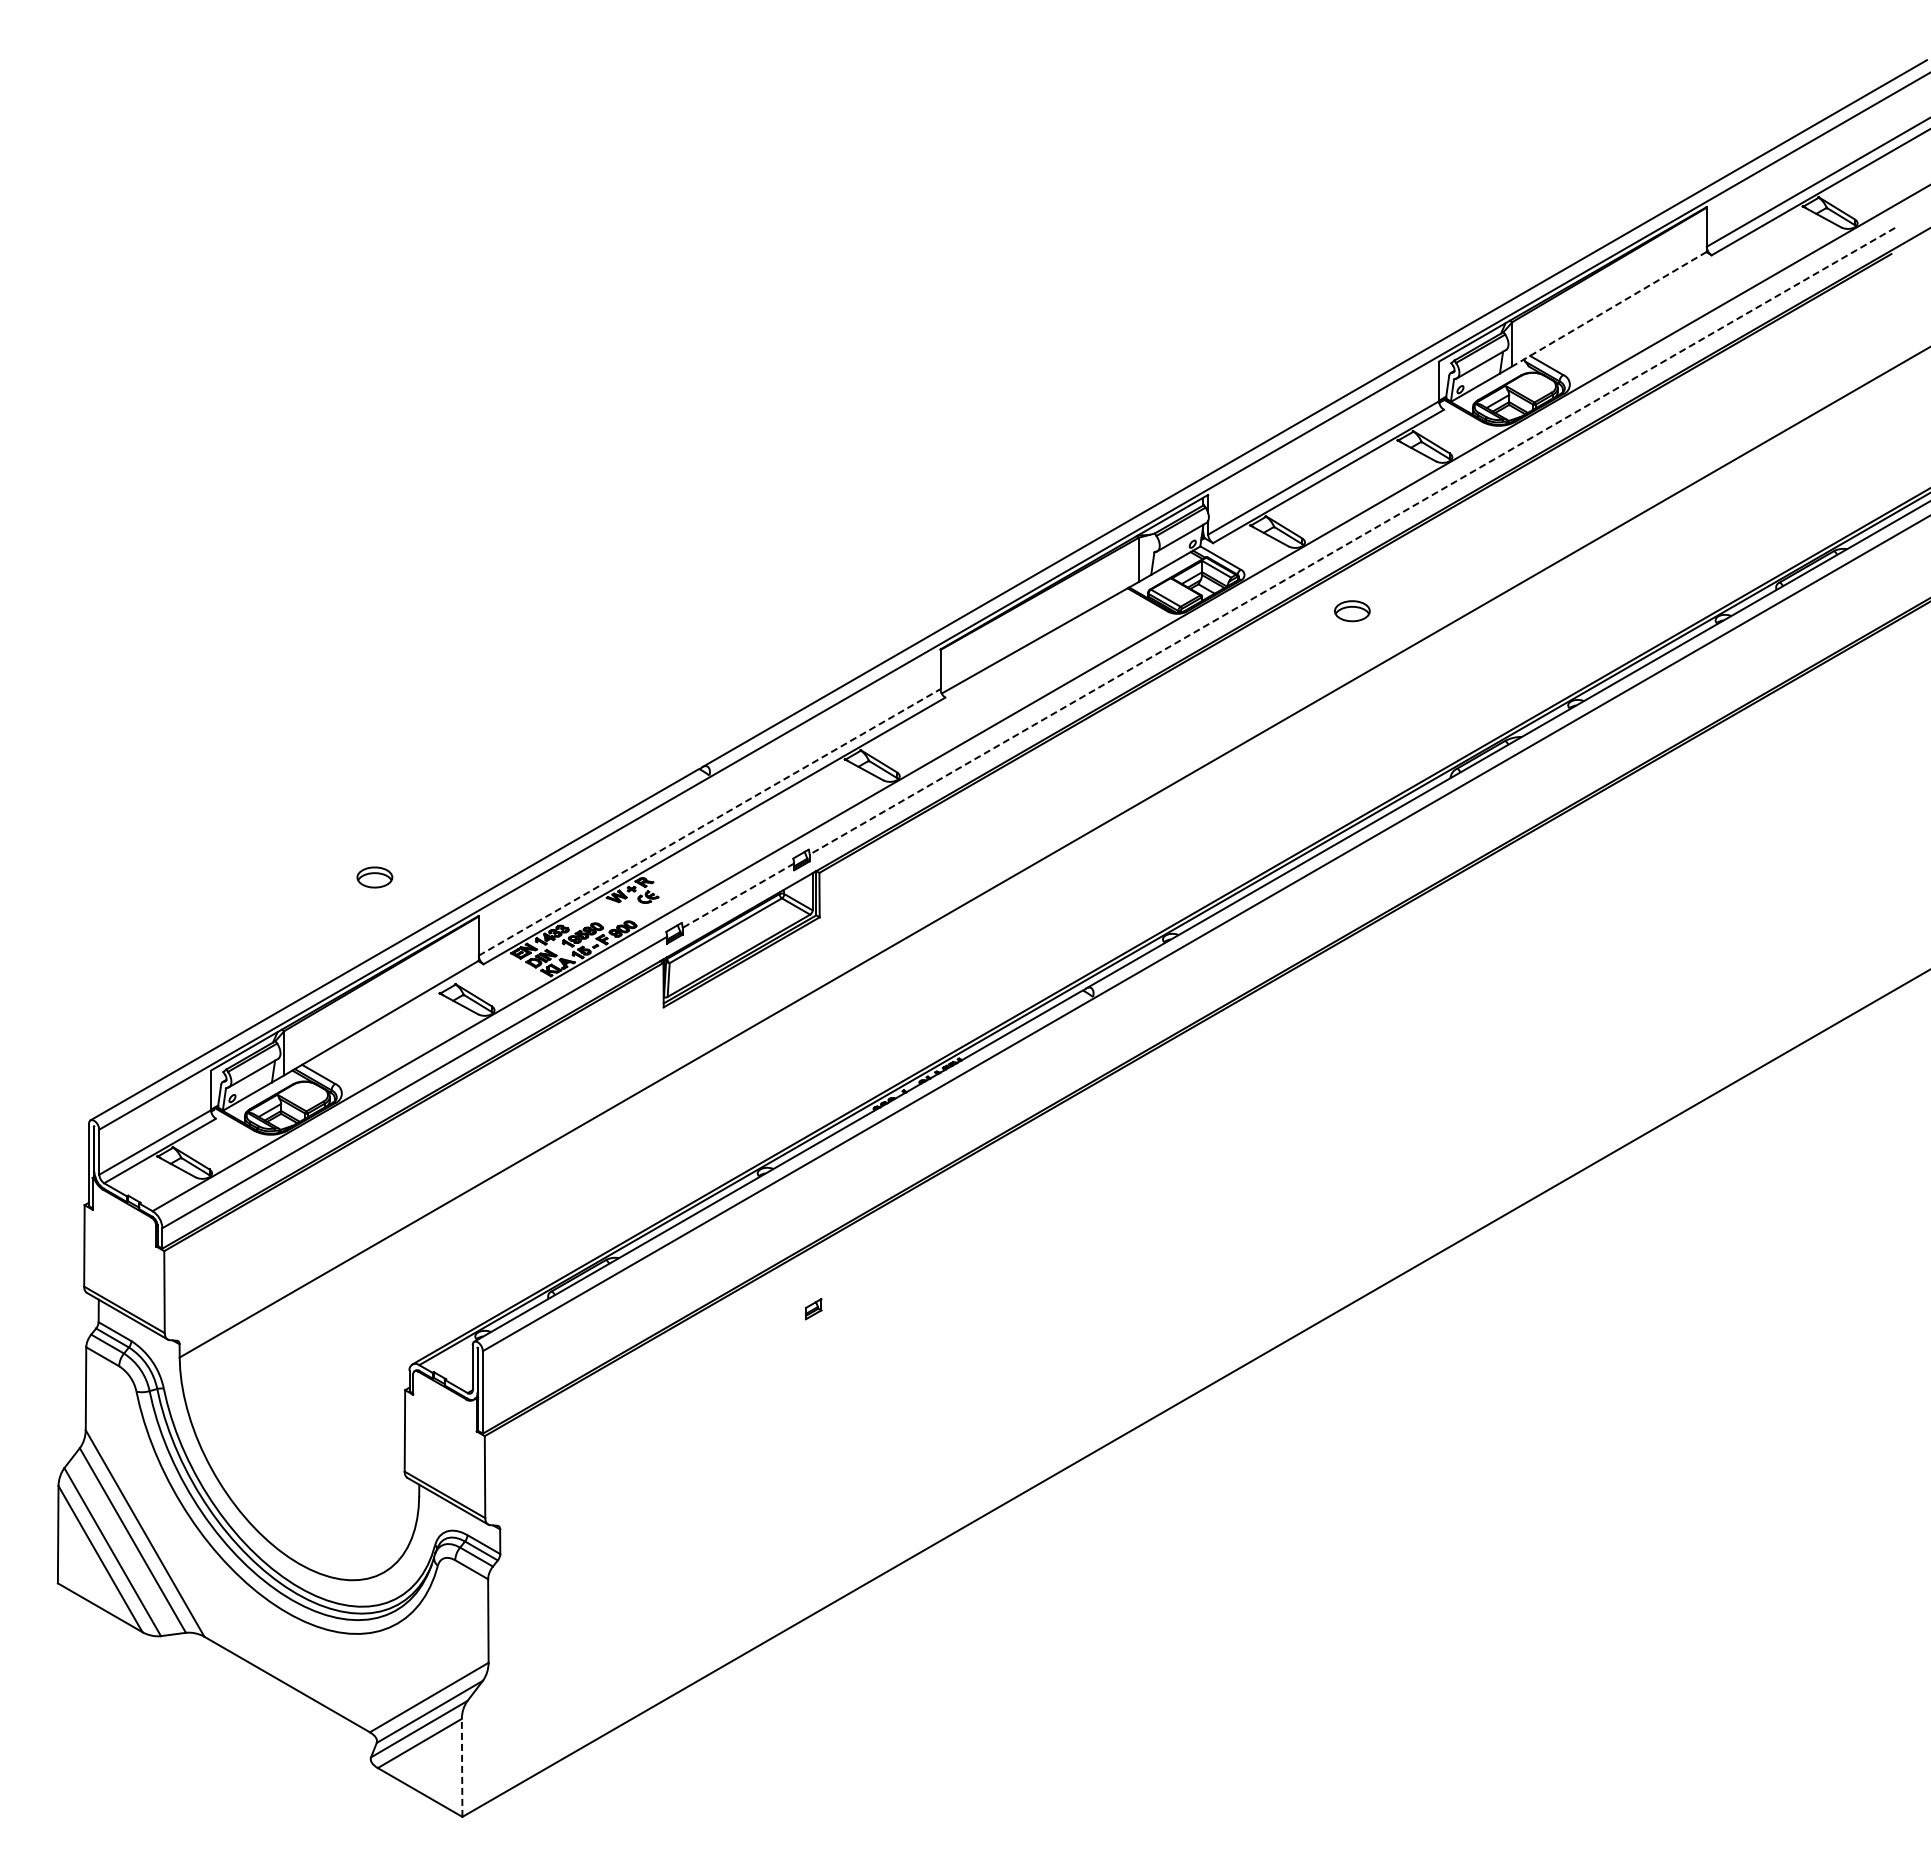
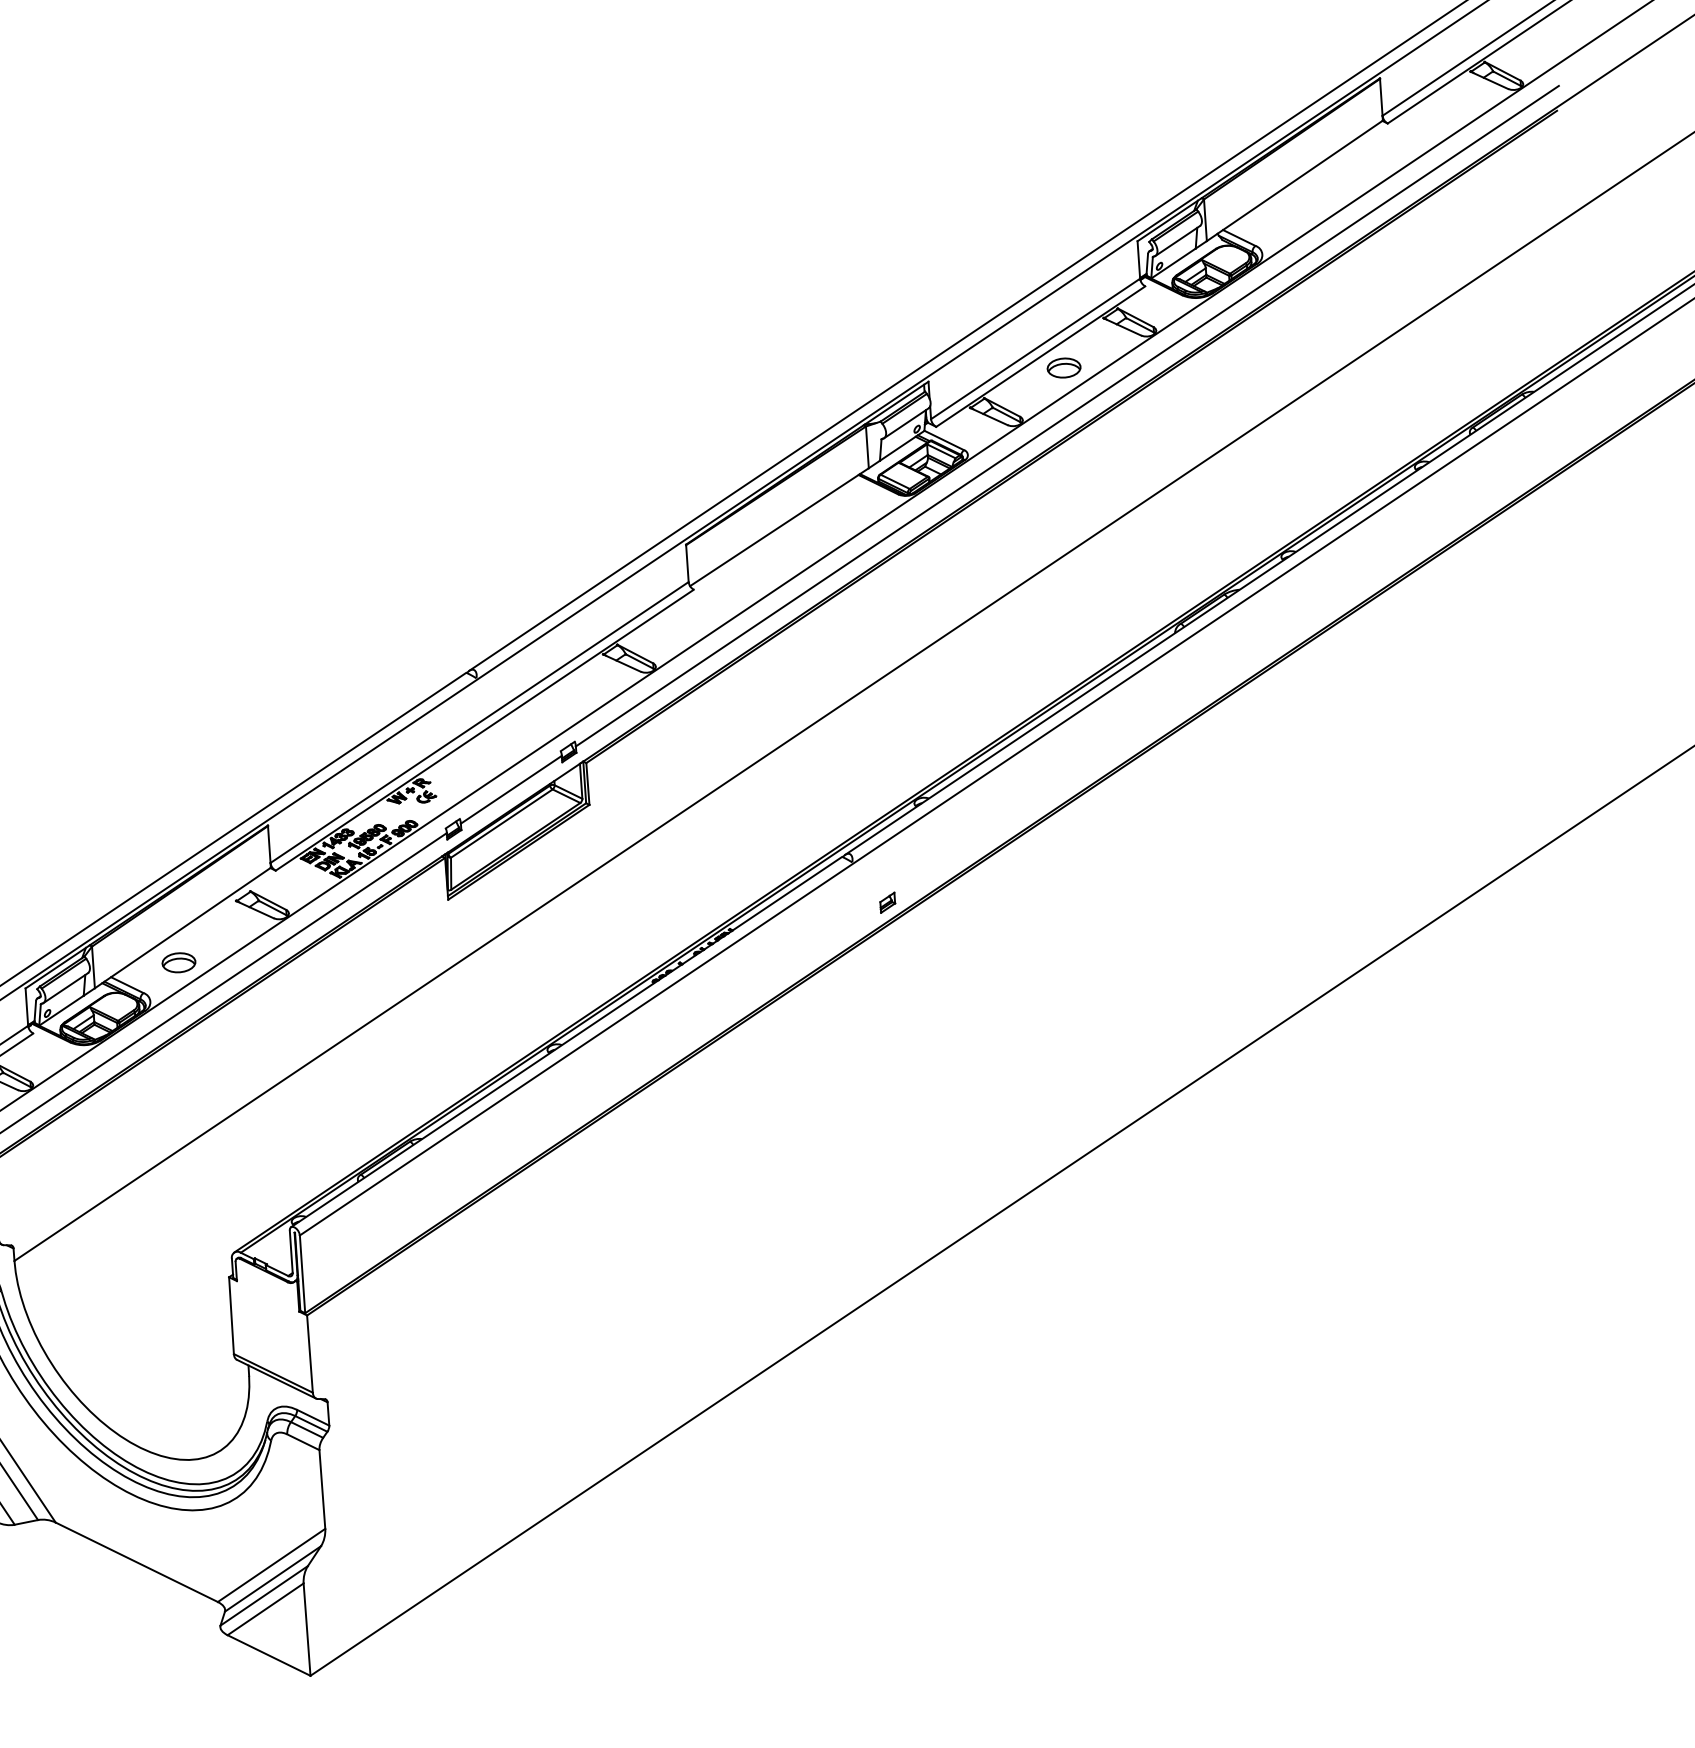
line: (1609, 309) -> (1294, 181), dashed -> solid
line: (1352, 541) -> (1067, 416), dashed -> solid
part: (1352, 611) -> (1064, 368), moved
line: (709, 822) -> (479, 722), dashed -> solid
part: (374, 877) -> (178, 962), moved
line: (737, 895) -> (510, 789), dashed -> solid
part: (813, 1309) -> (887, 903), moved
line: (462, 1767) -> (307, 1629), dashed -> solid

